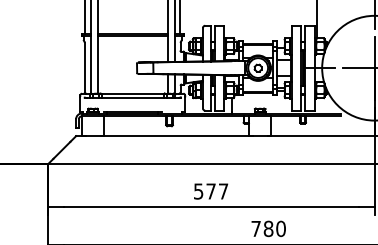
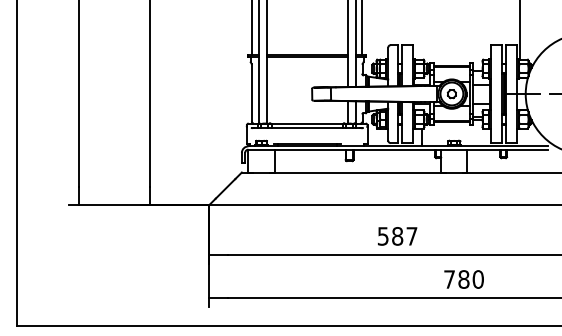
text: (211, 191) -> (397, 236), 577 -> 587

